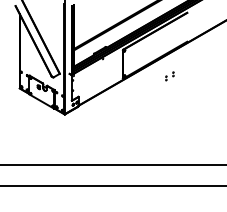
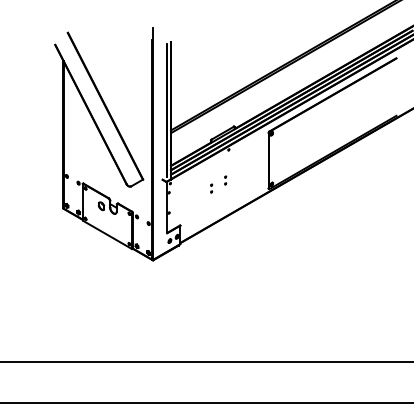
part: (169, 76) -> (217, 184), moved

